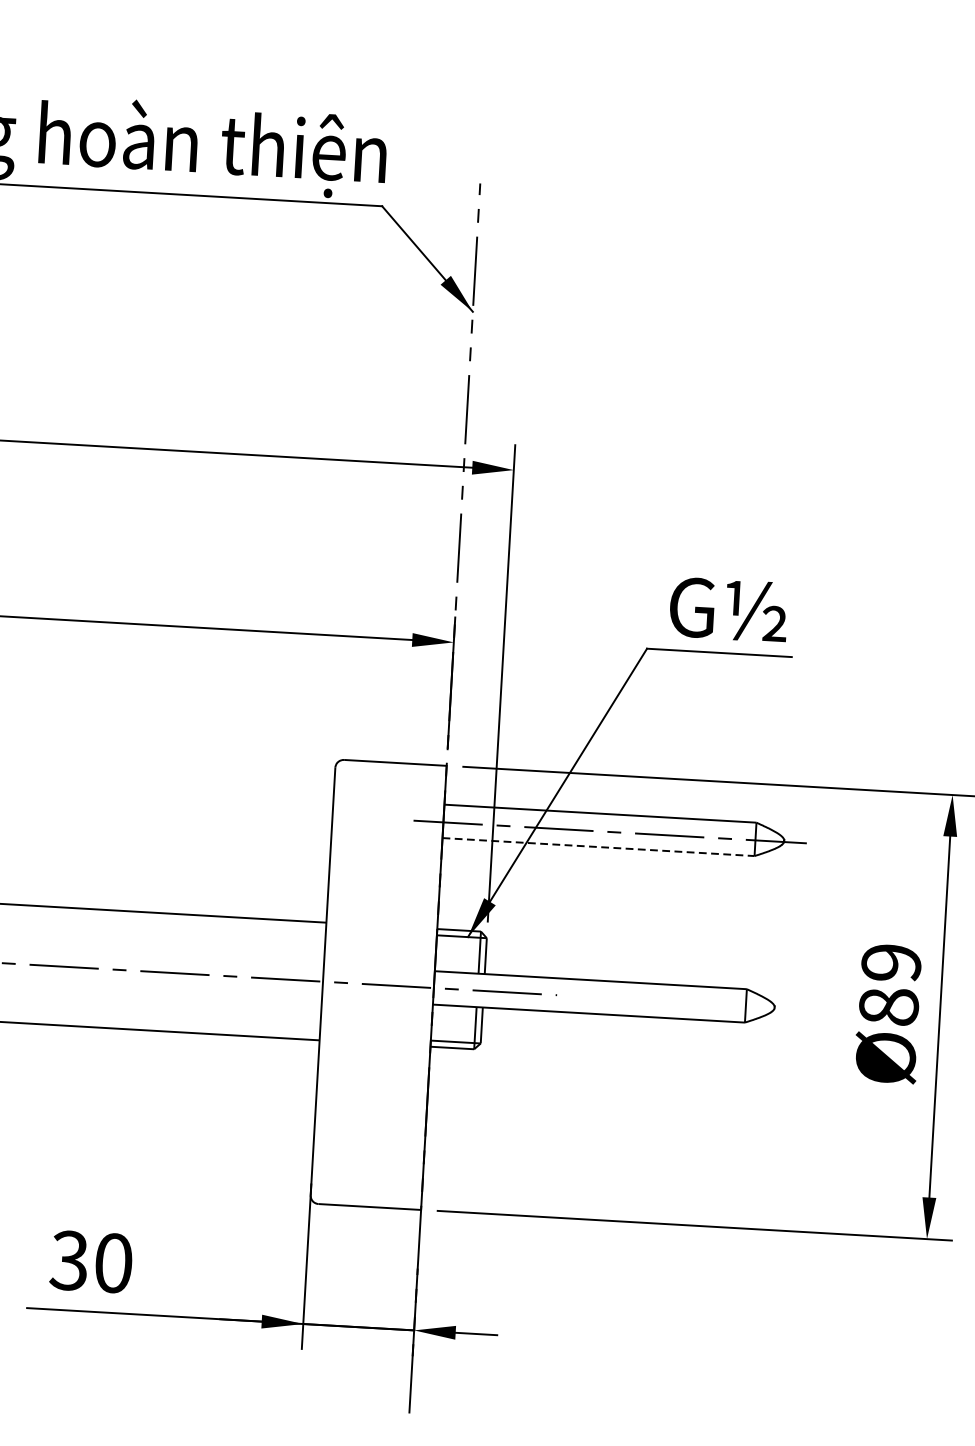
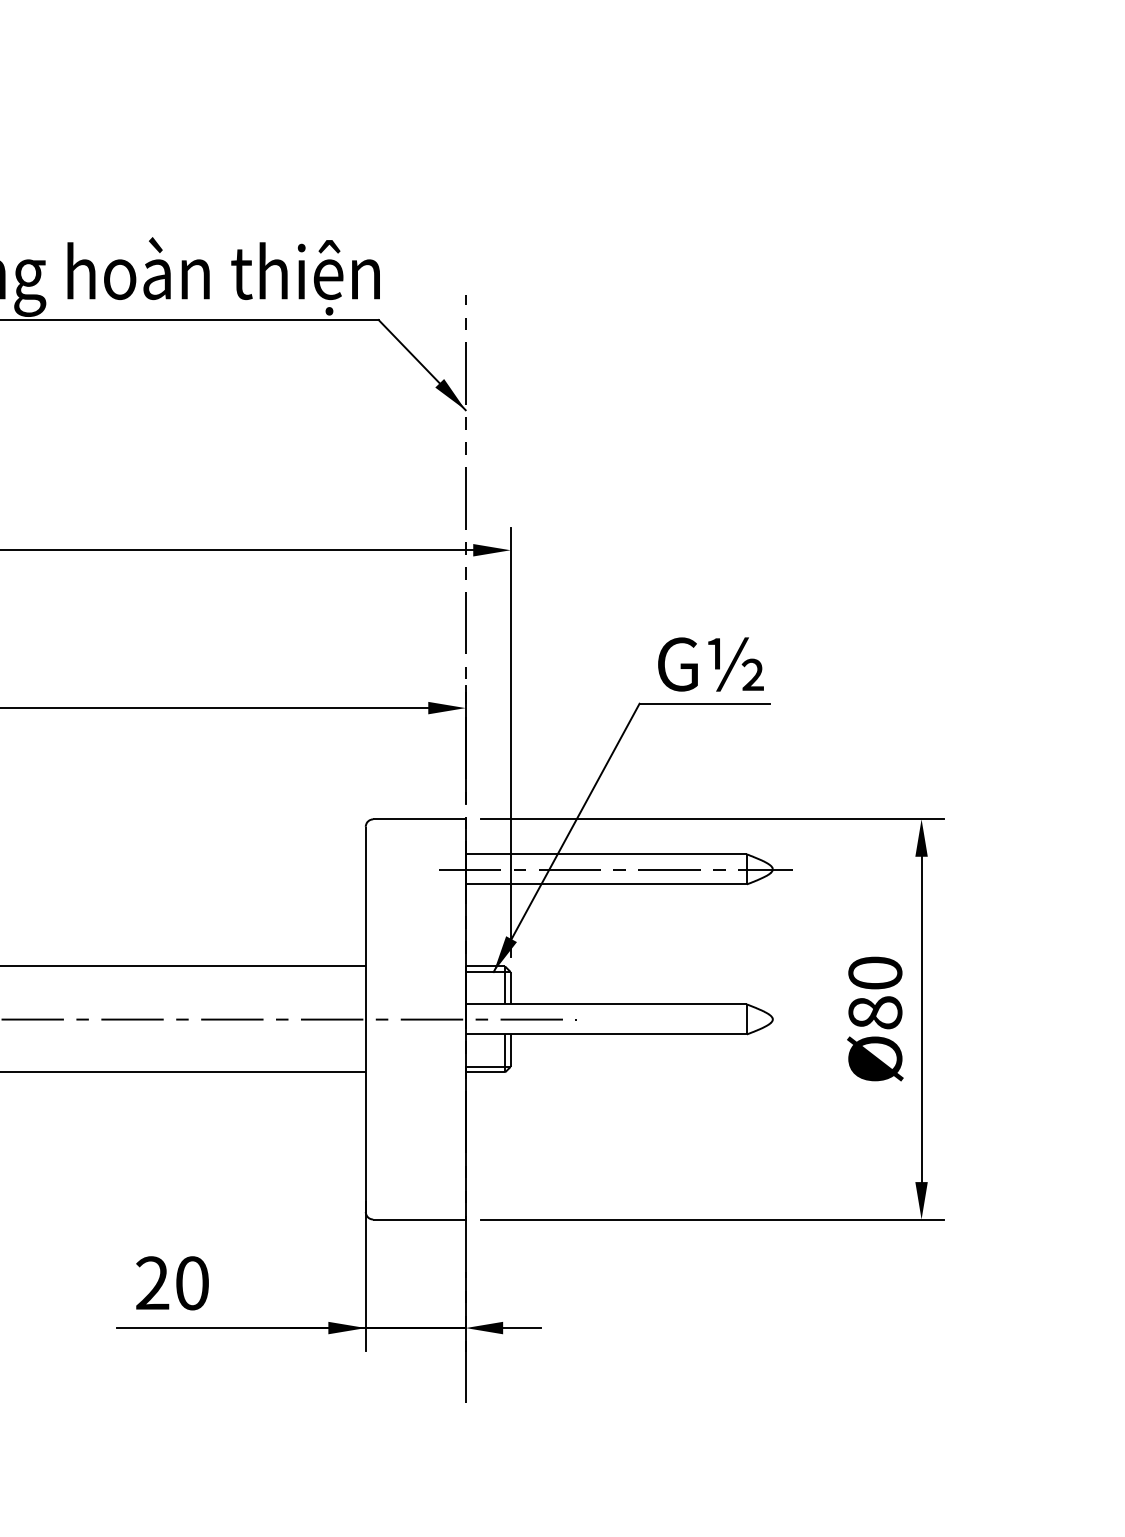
line: (598, 847) -> (606, 884), dashed -> solid
text: (891, 962) -> (875, 972), Ø89 -> Ø80
text: (69, 1260) -> (152, 1283), 30 -> 20

